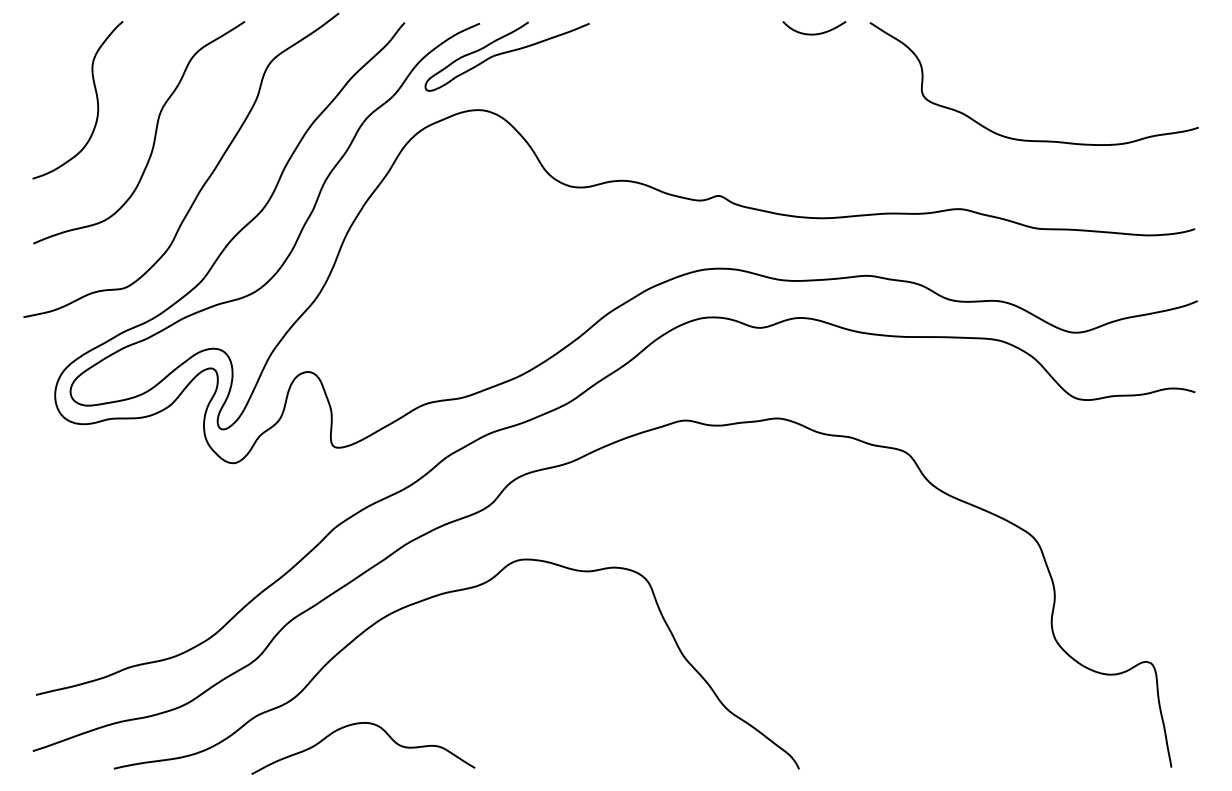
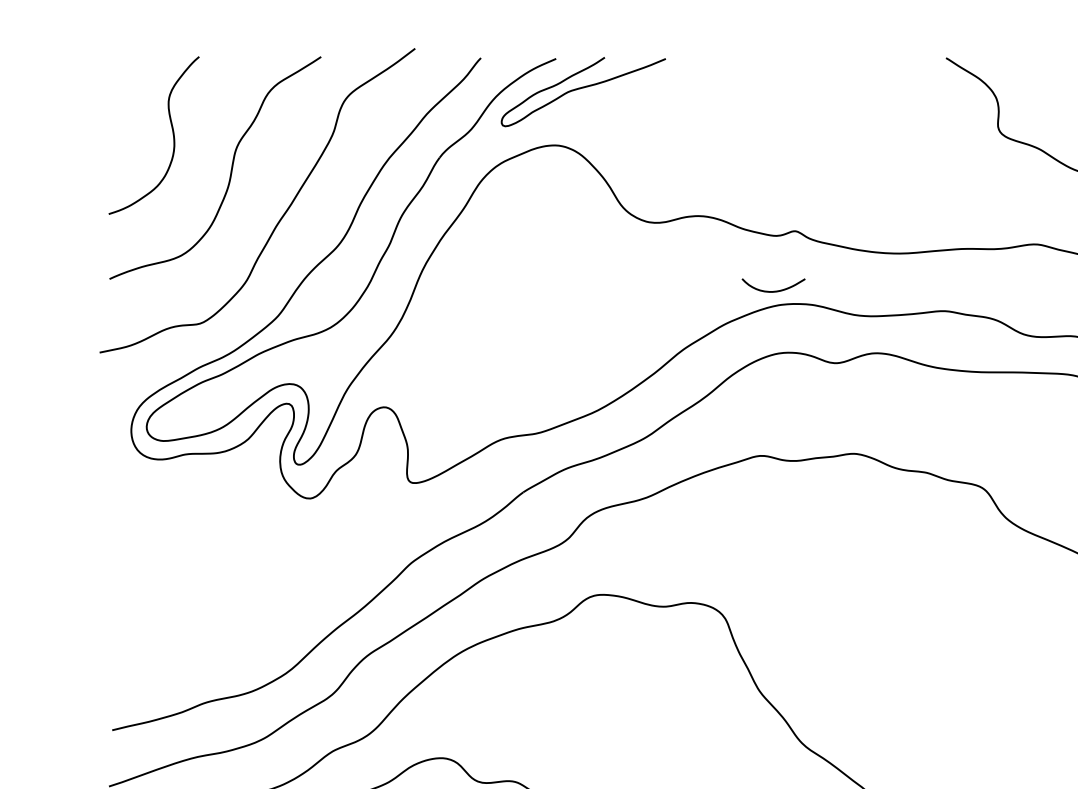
curve: (814, 33) -> (773, 290), moved

